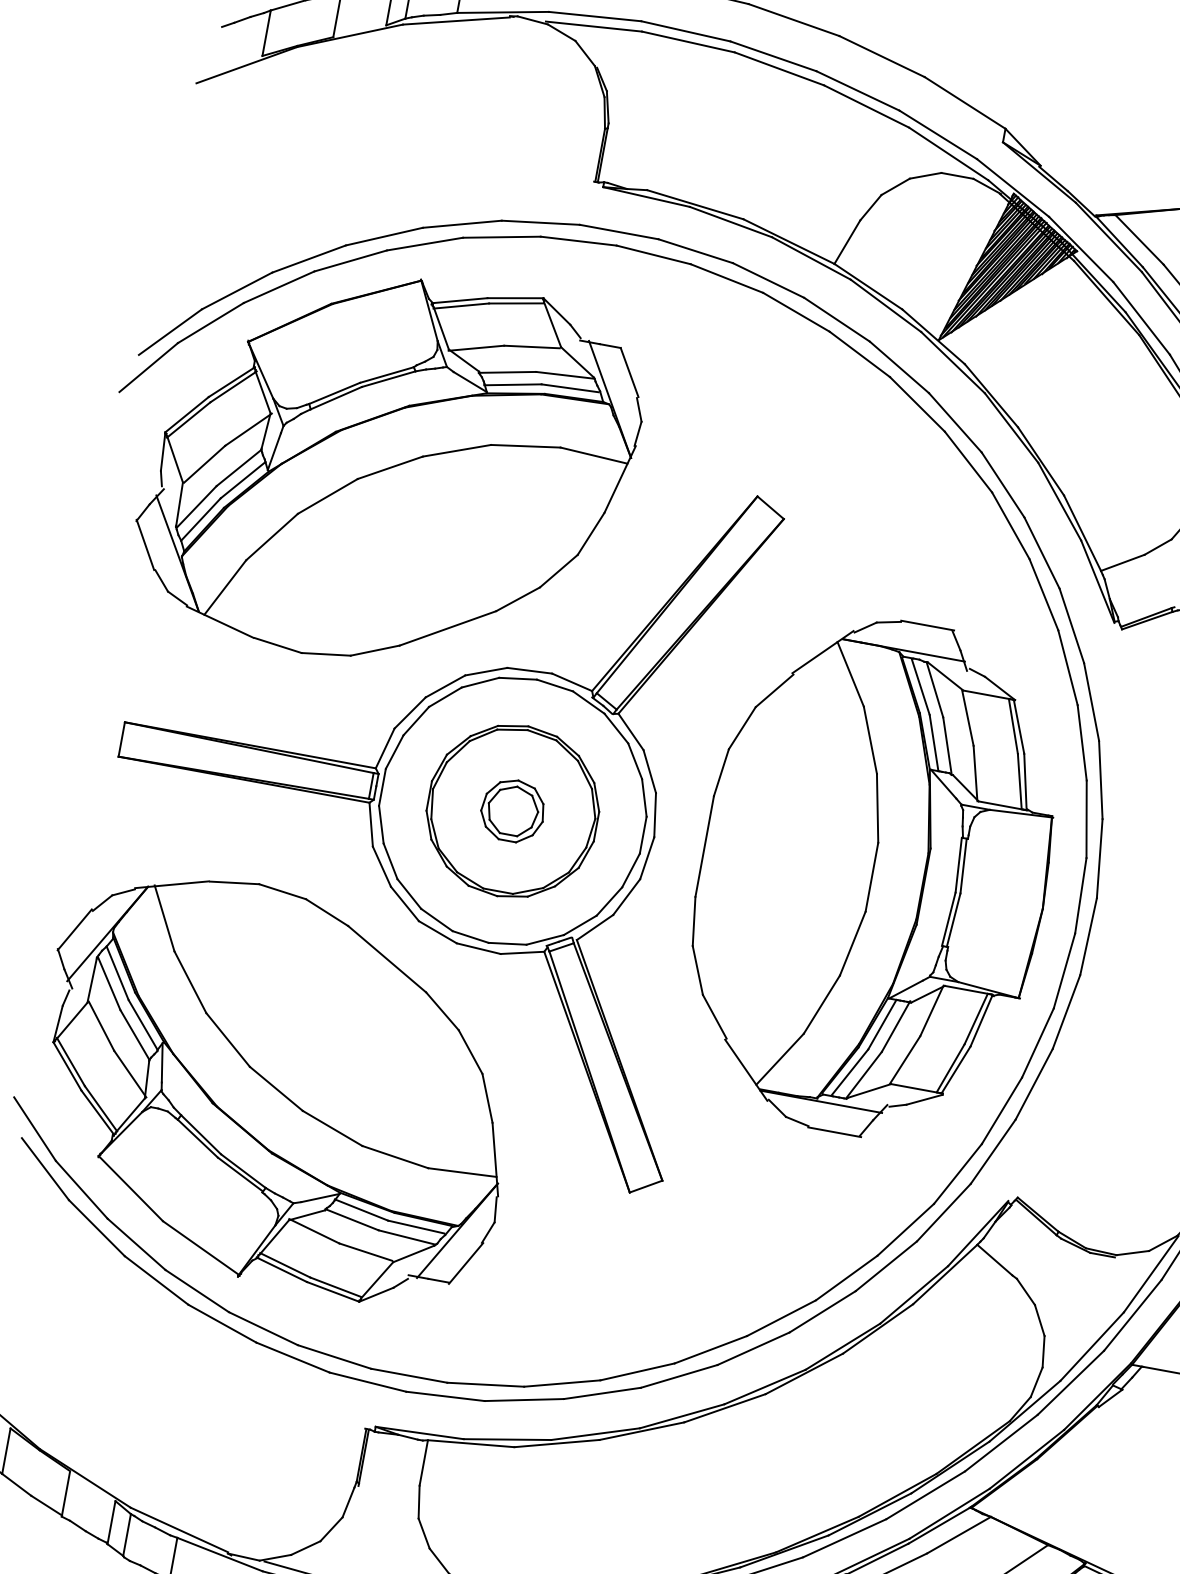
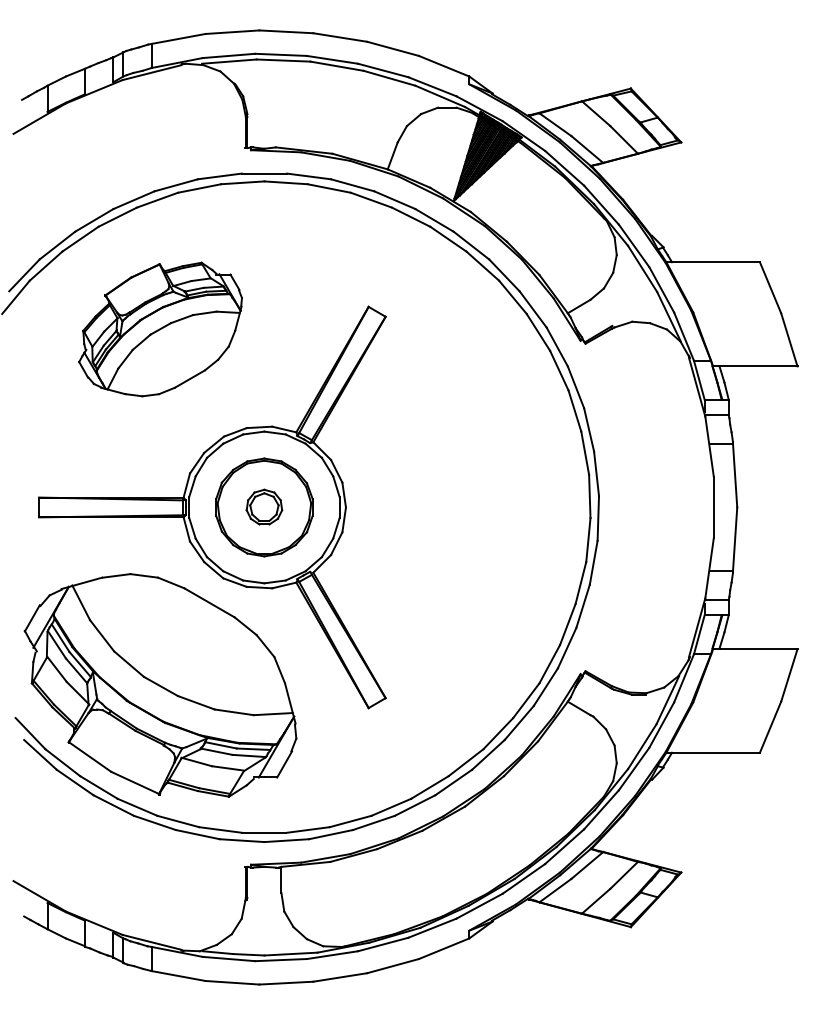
part: (389, 469) -> (160, 329), size x0.6
part: (873, 877) -> (472, 507), removed

